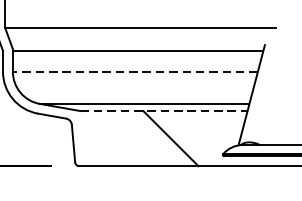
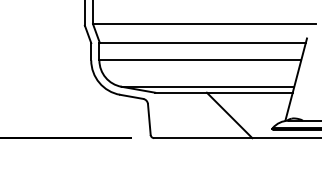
line: (135, 71) -> (200, 60), dashed -> solid
line: (163, 110) -> (223, 92), dashed -> solid

